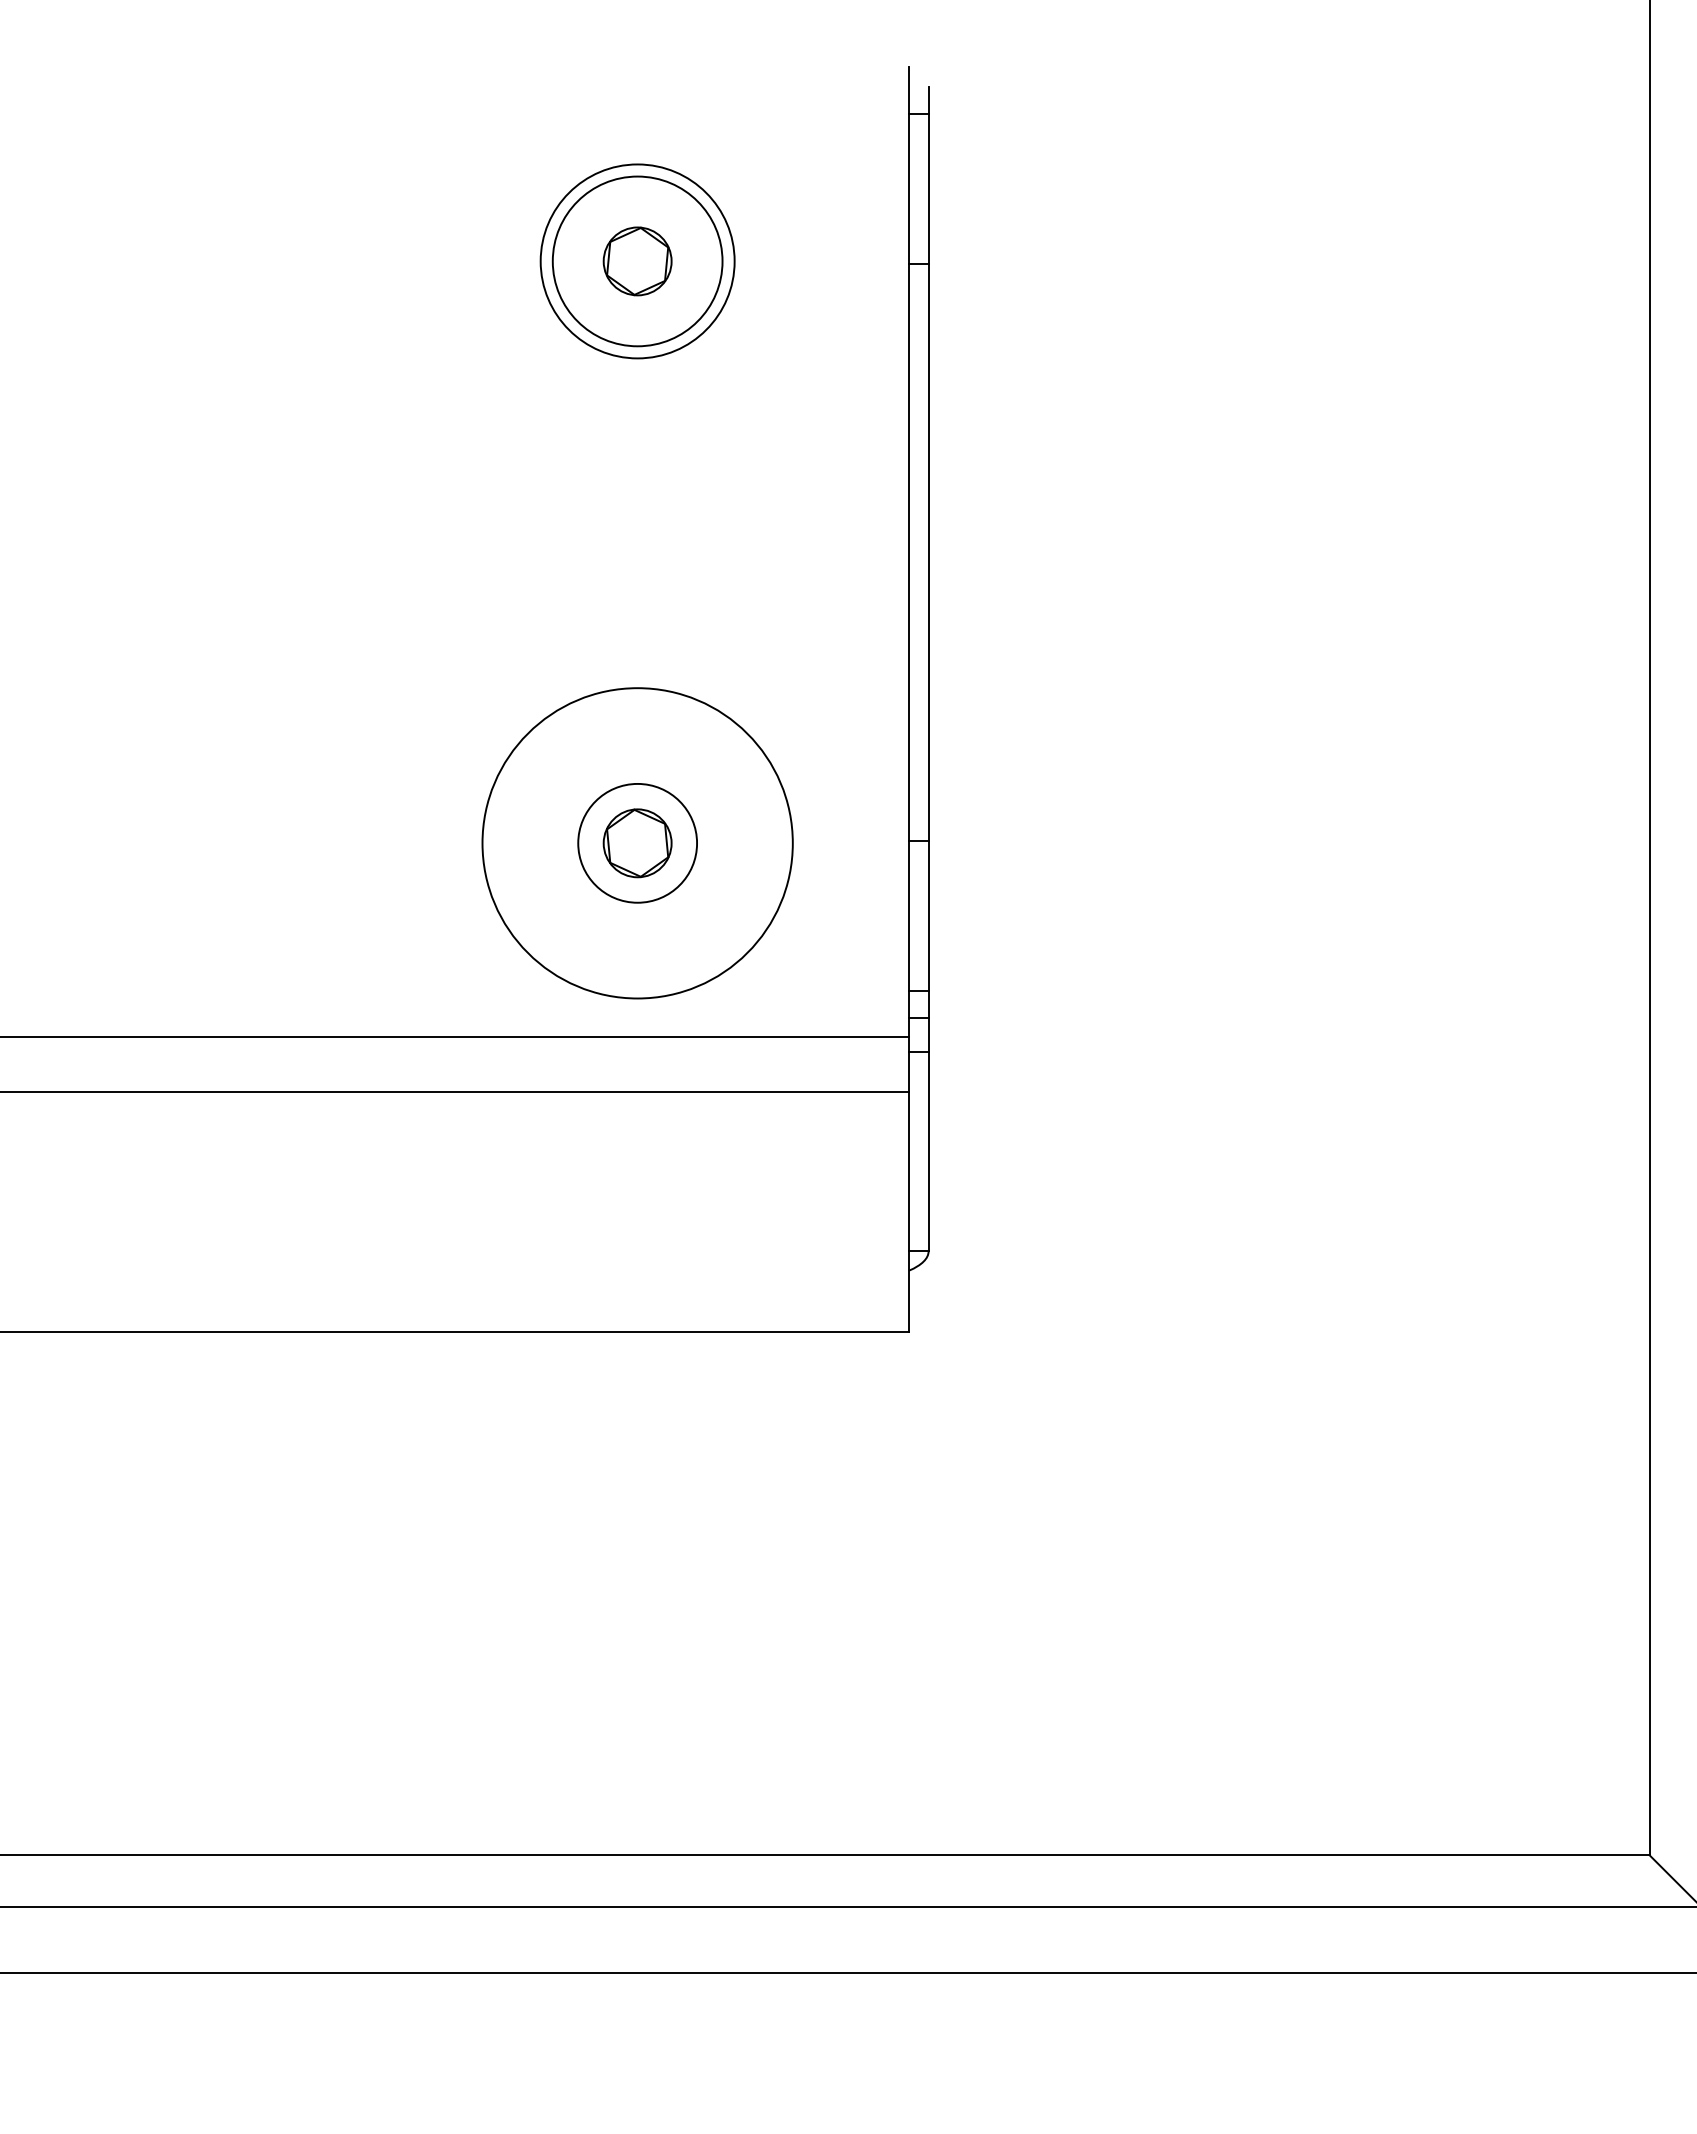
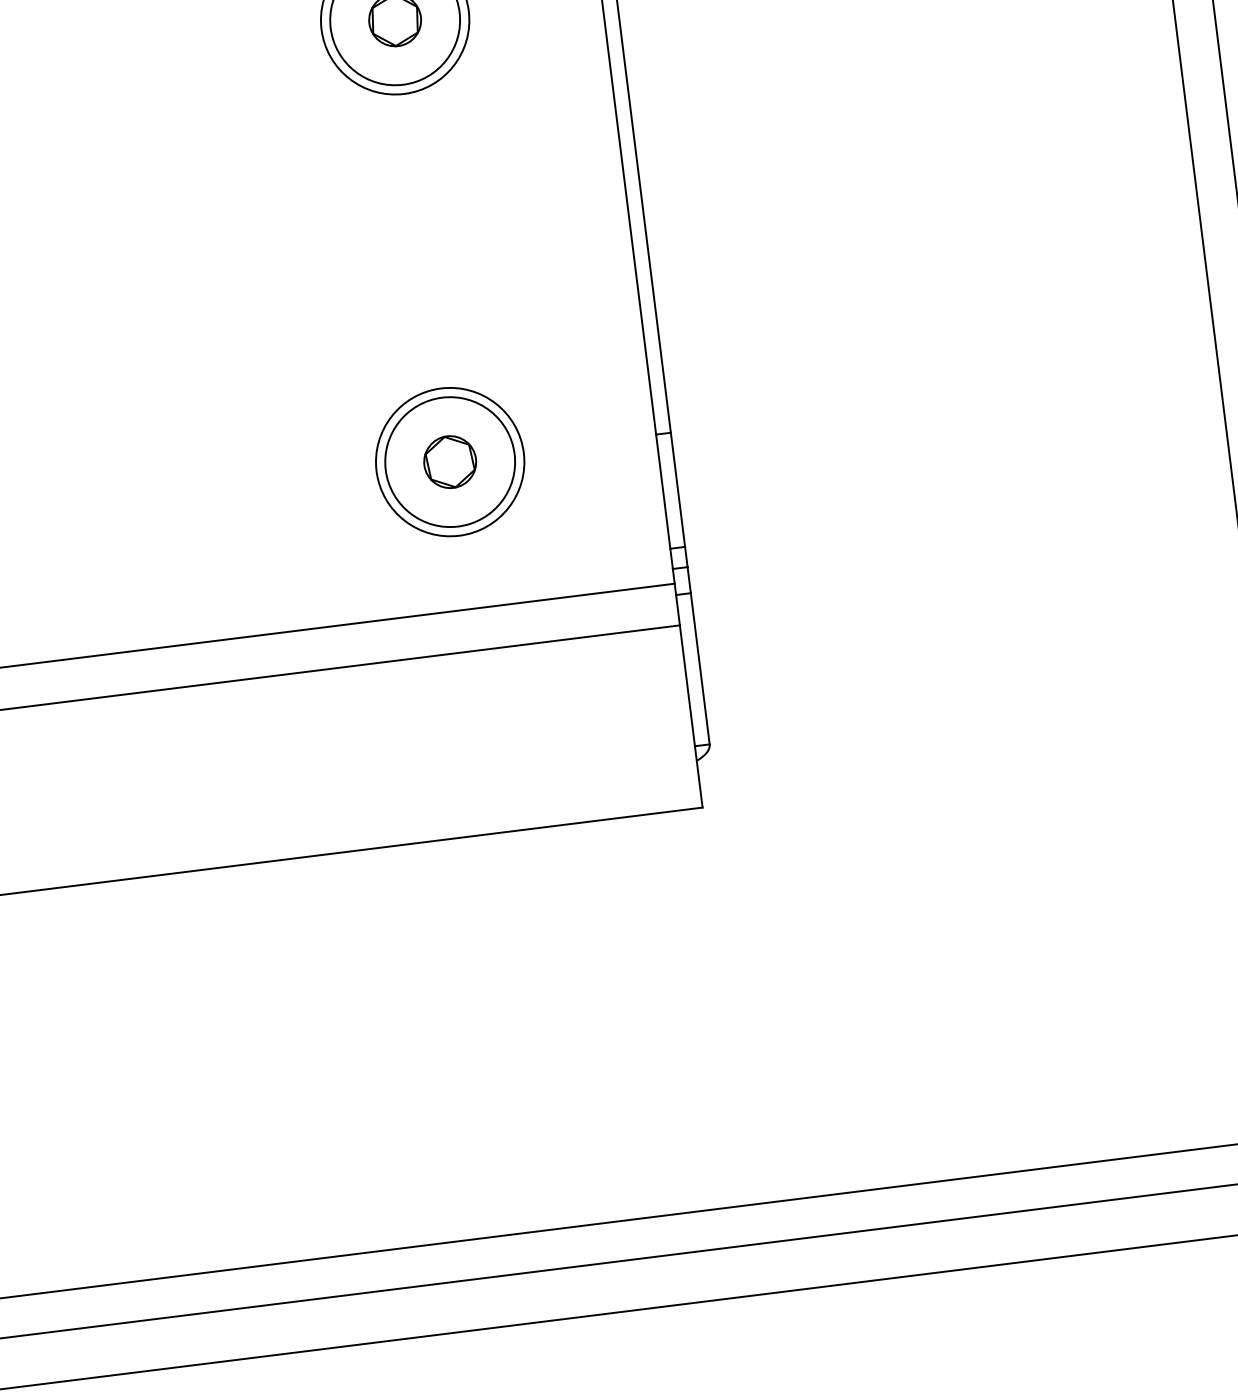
circle: (637, 843) -> (450, 462), size x0.62
circle: (637, 843) -> (450, 462), size x1.43

